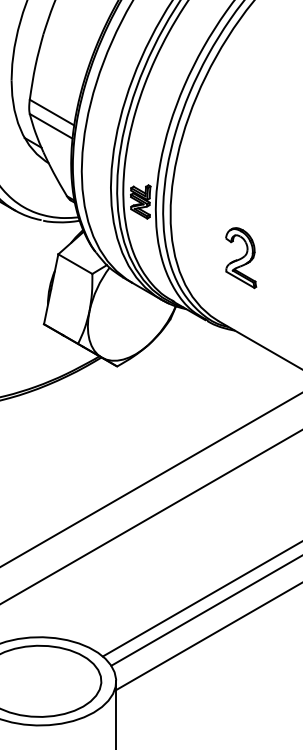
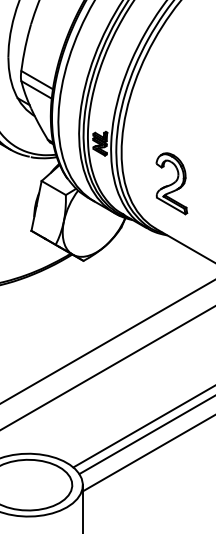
part: (240, 257) -> (171, 183), size x1.43

